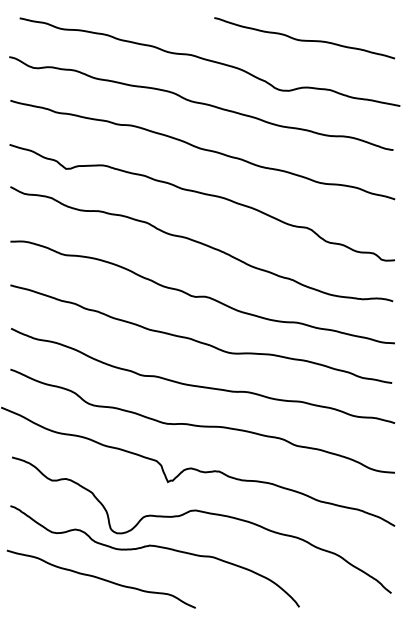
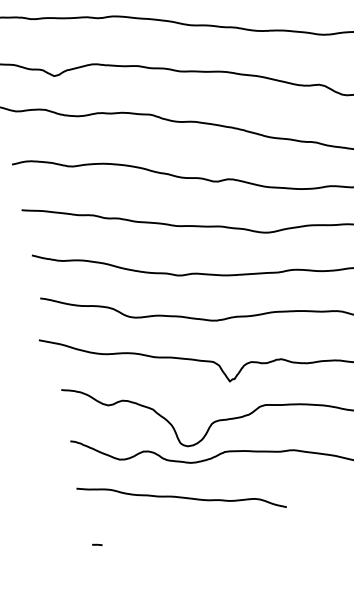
line: (14, 605) -> (96, 544), added

